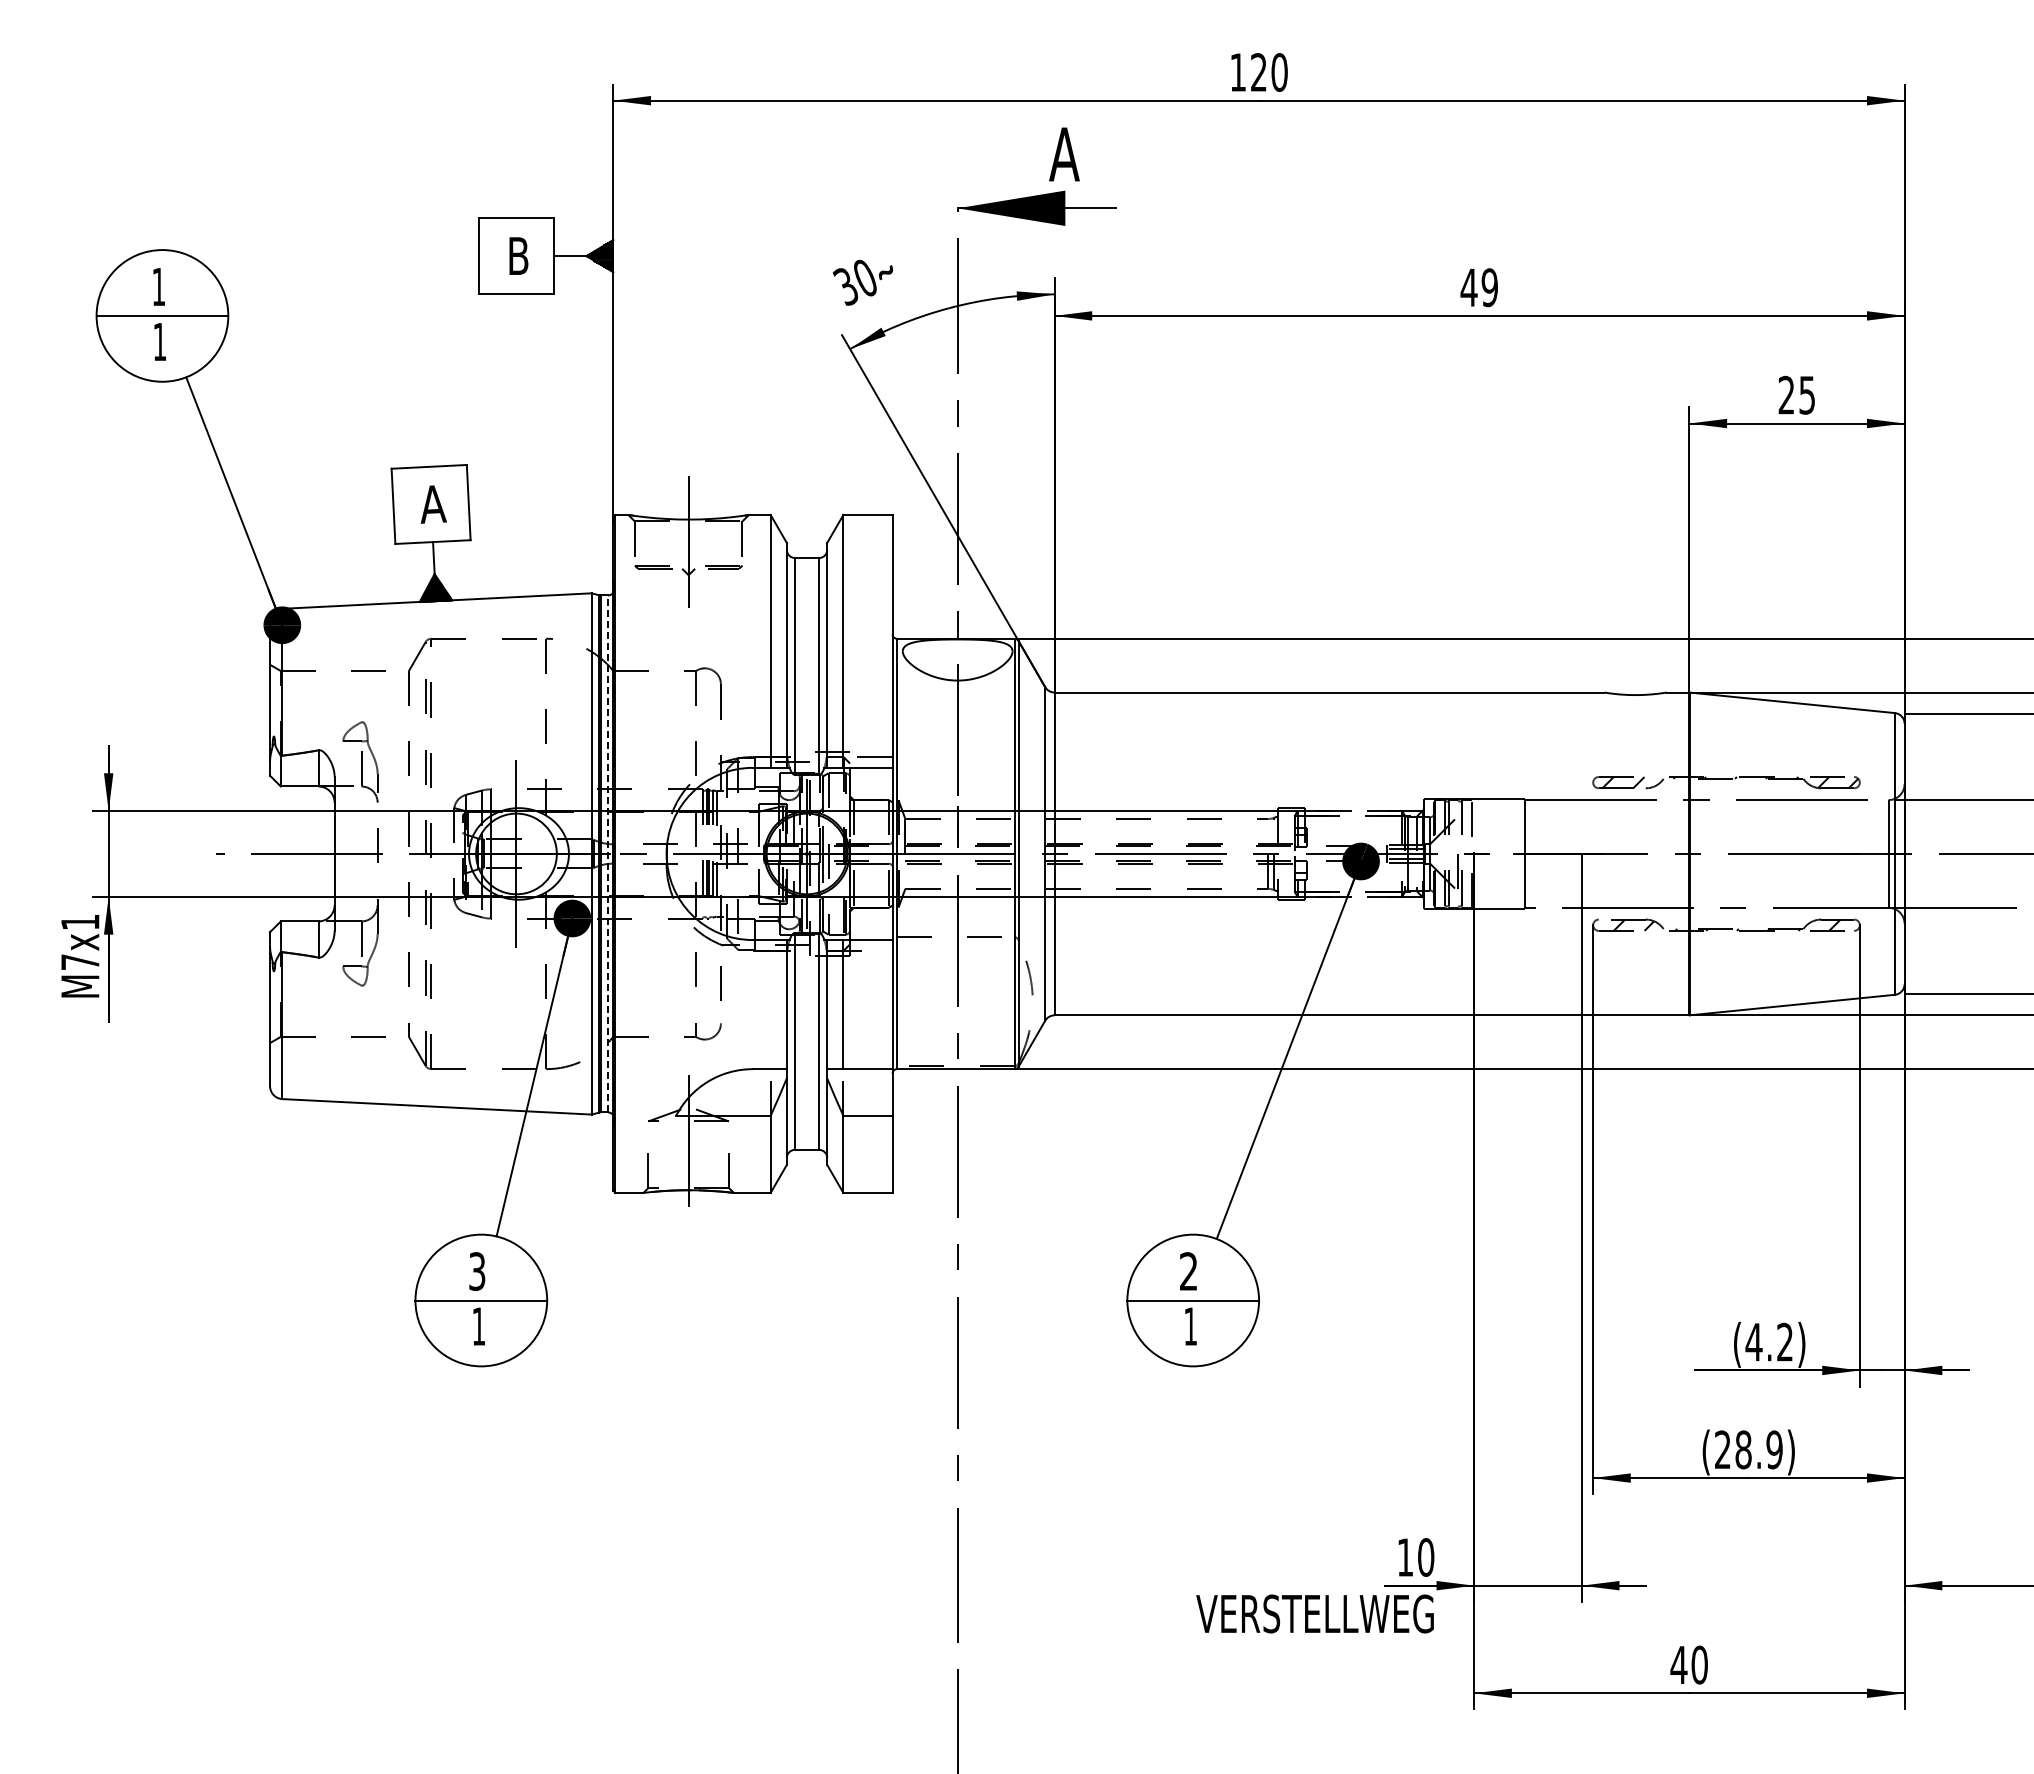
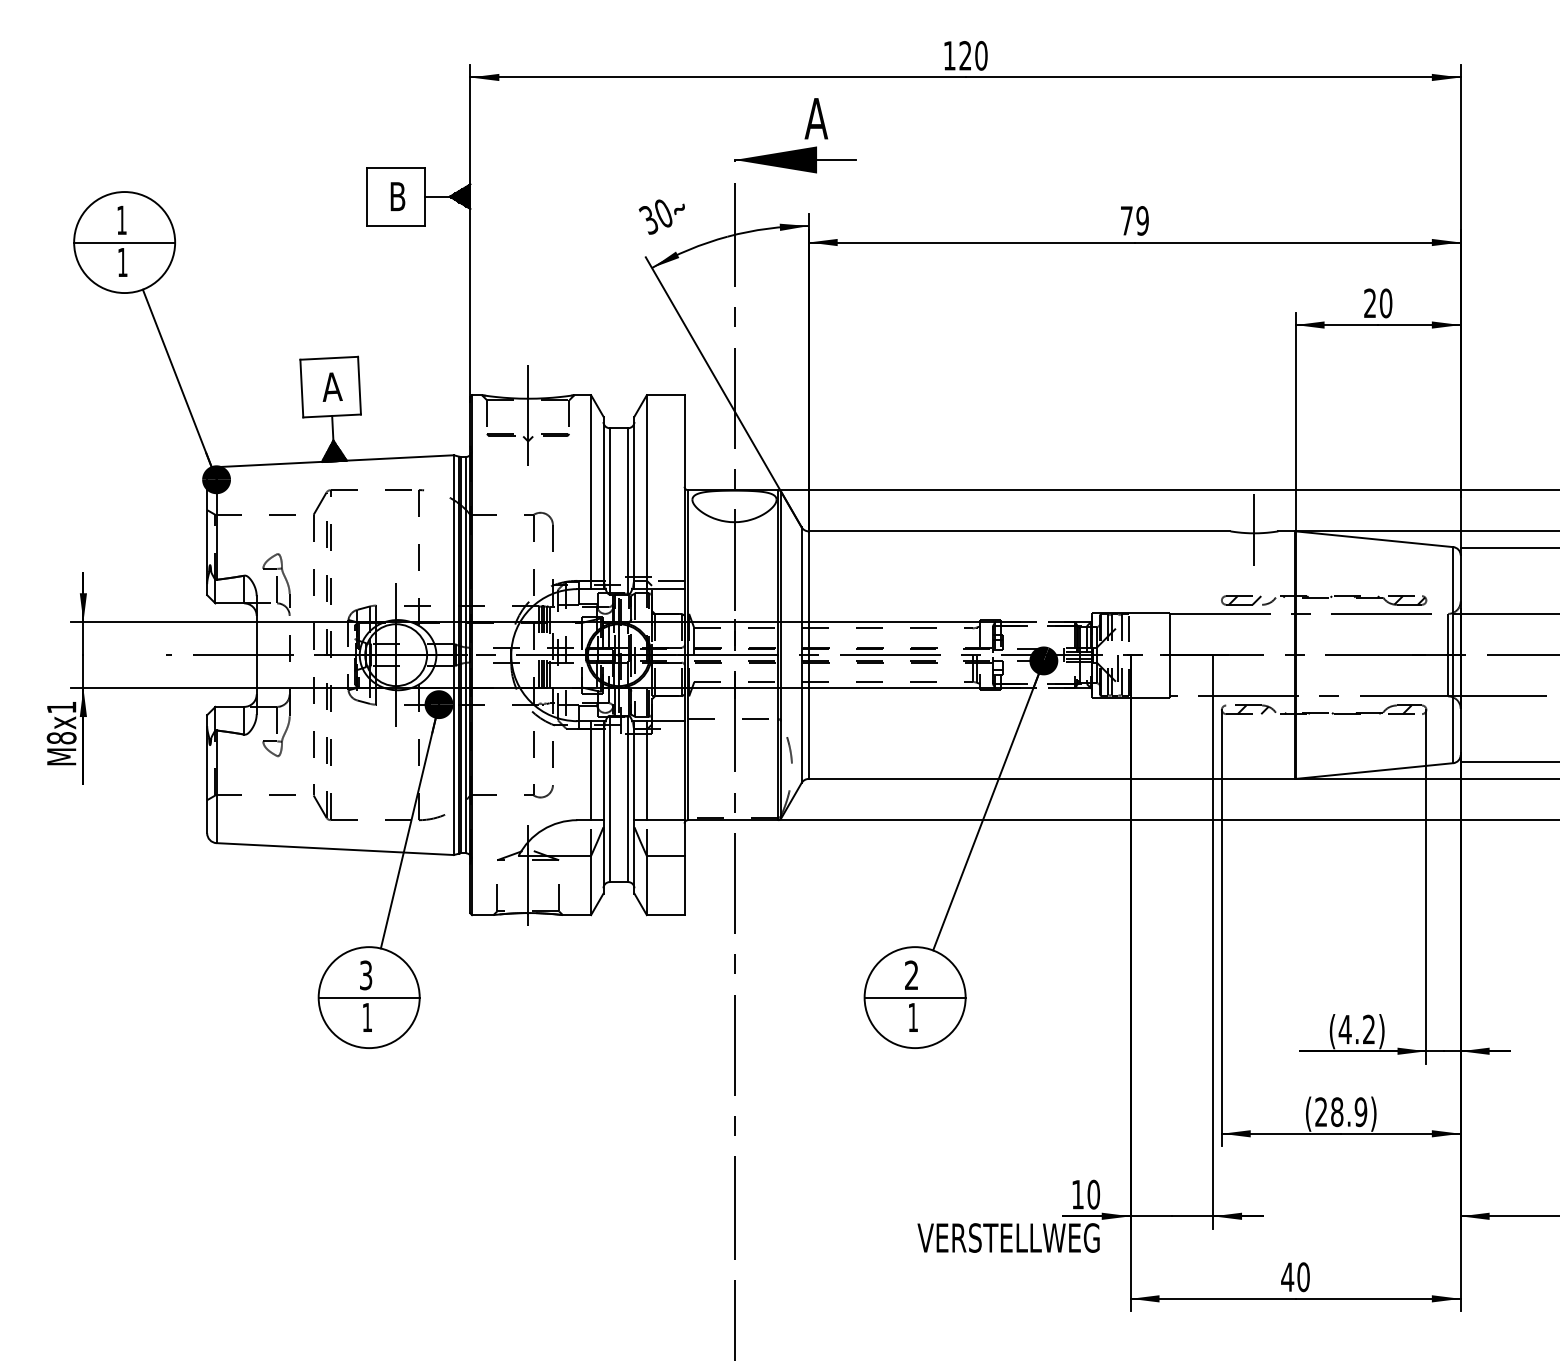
text: (1468, 287) -> (1126, 220), 49 -> 79
text: (1807, 394) -> (1386, 302), 25 -> 20
line: (1635, 690) -> (1254, 529), added
line: (607, 853) -> (465, 654), dashed -> solid
text: (79, 962) -> (61, 738), M7x1 -> M8x1
line: (770, 1004) -> (590, 770), added

